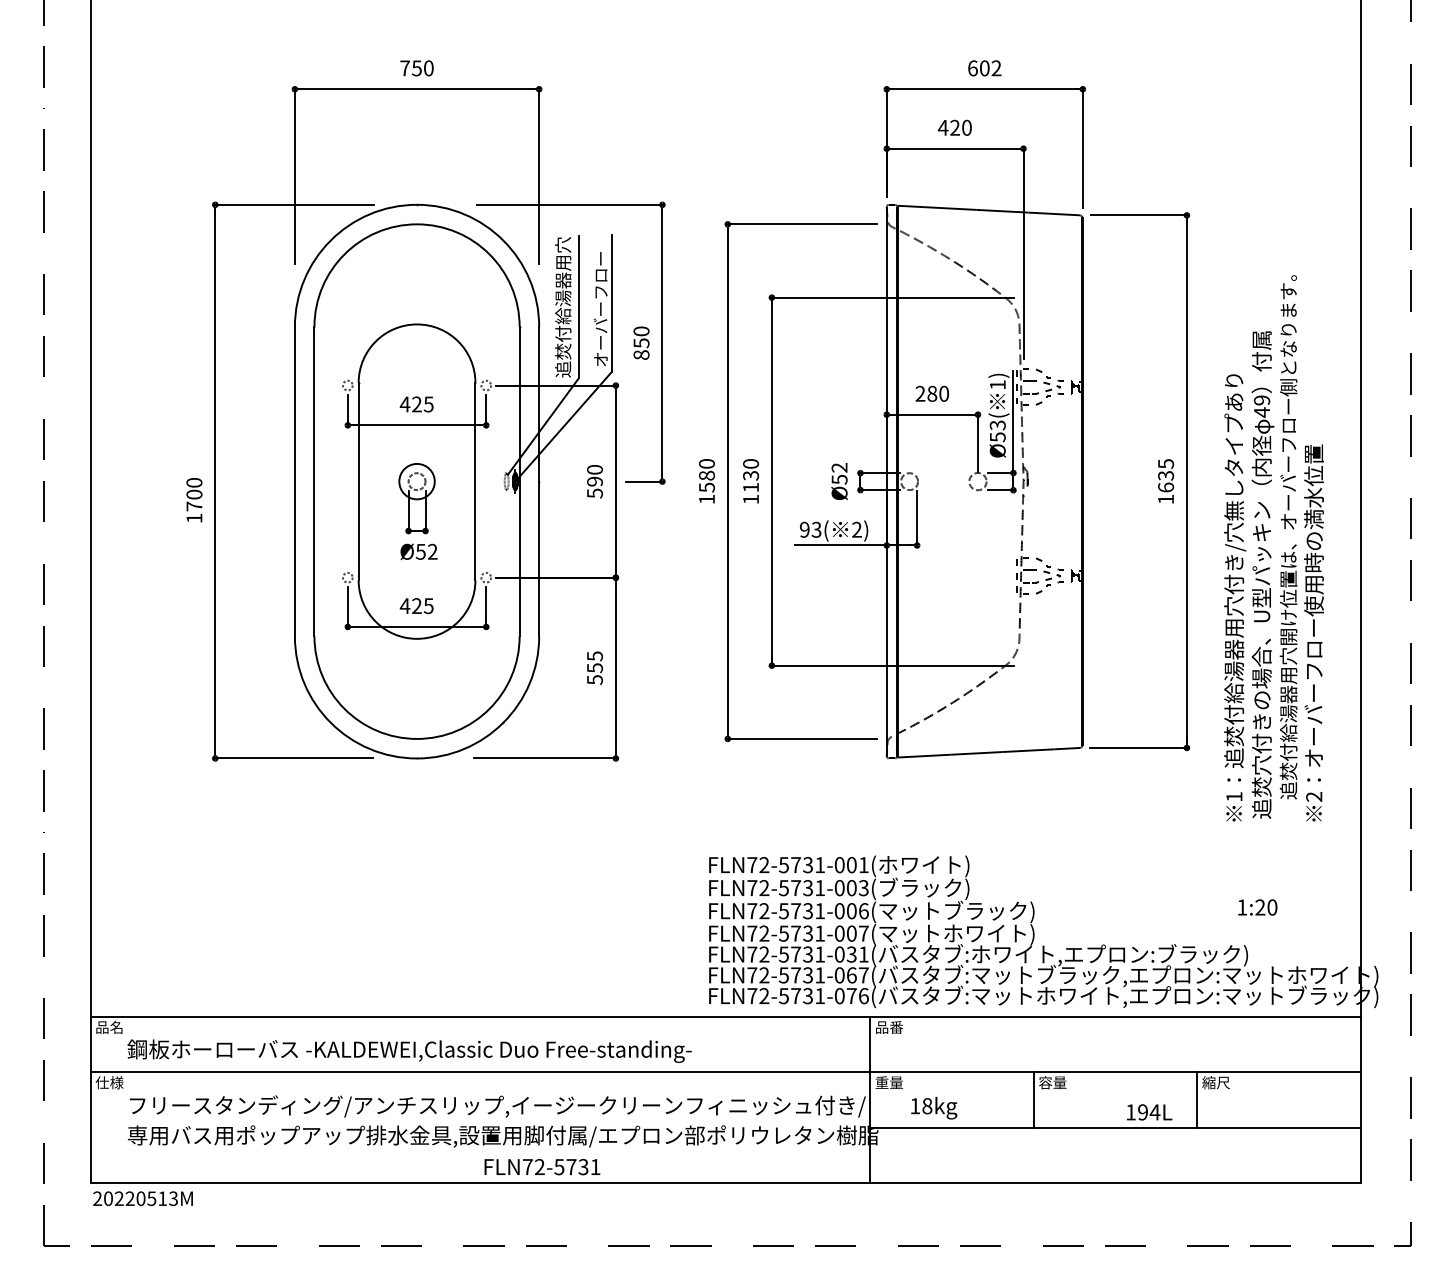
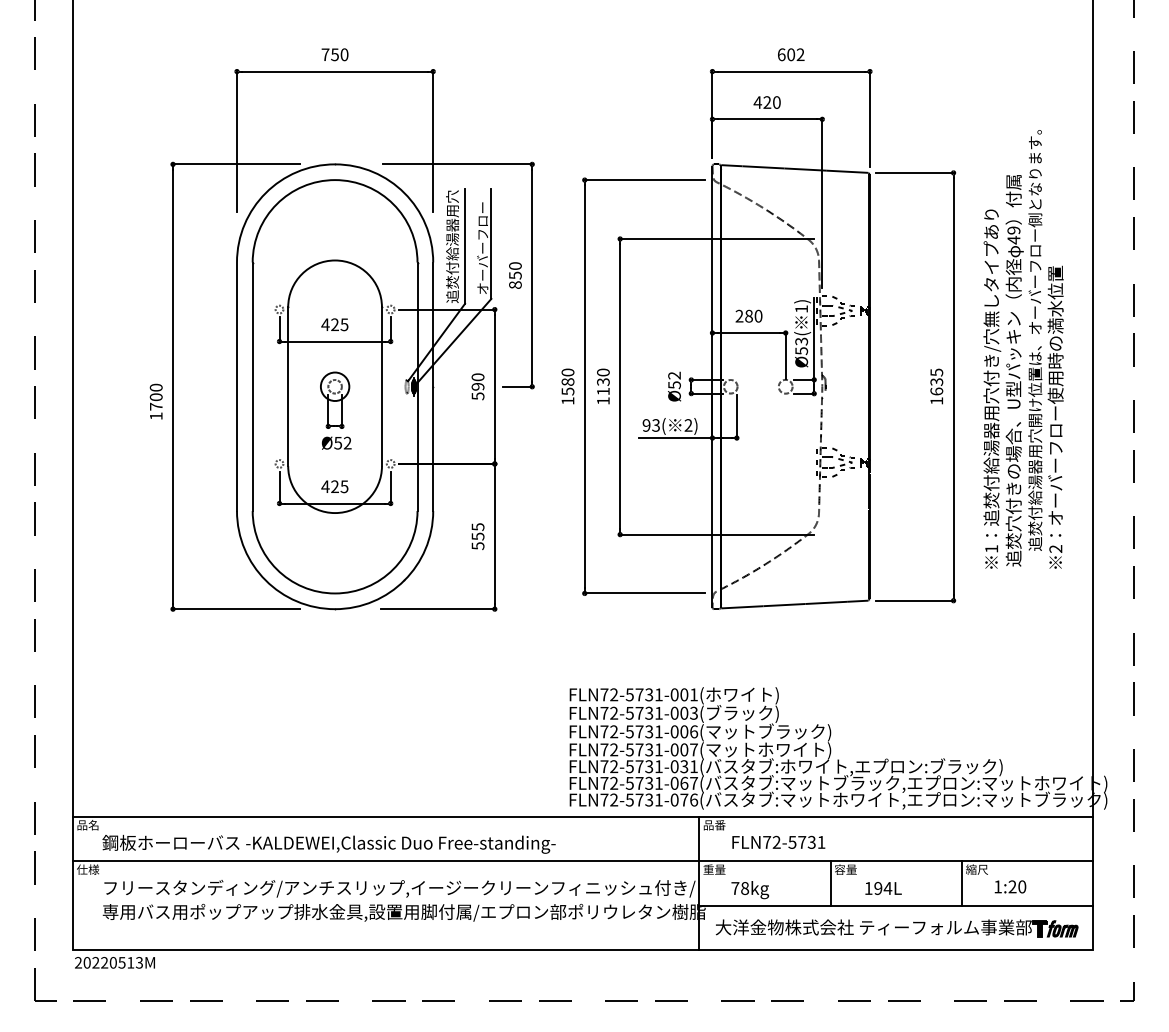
text: (1273, 548) -> (1023, 349), moved
text: (1257, 907) -> (1010, 886), moved
text: (915, 1106) -> (735, 888), 18kg -> 78kg
text: (1149, 1112) -> (883, 888), moved
part: (1115, 1155) -> (896, 928), added
text: (542, 1165) -> (778, 841), moved

